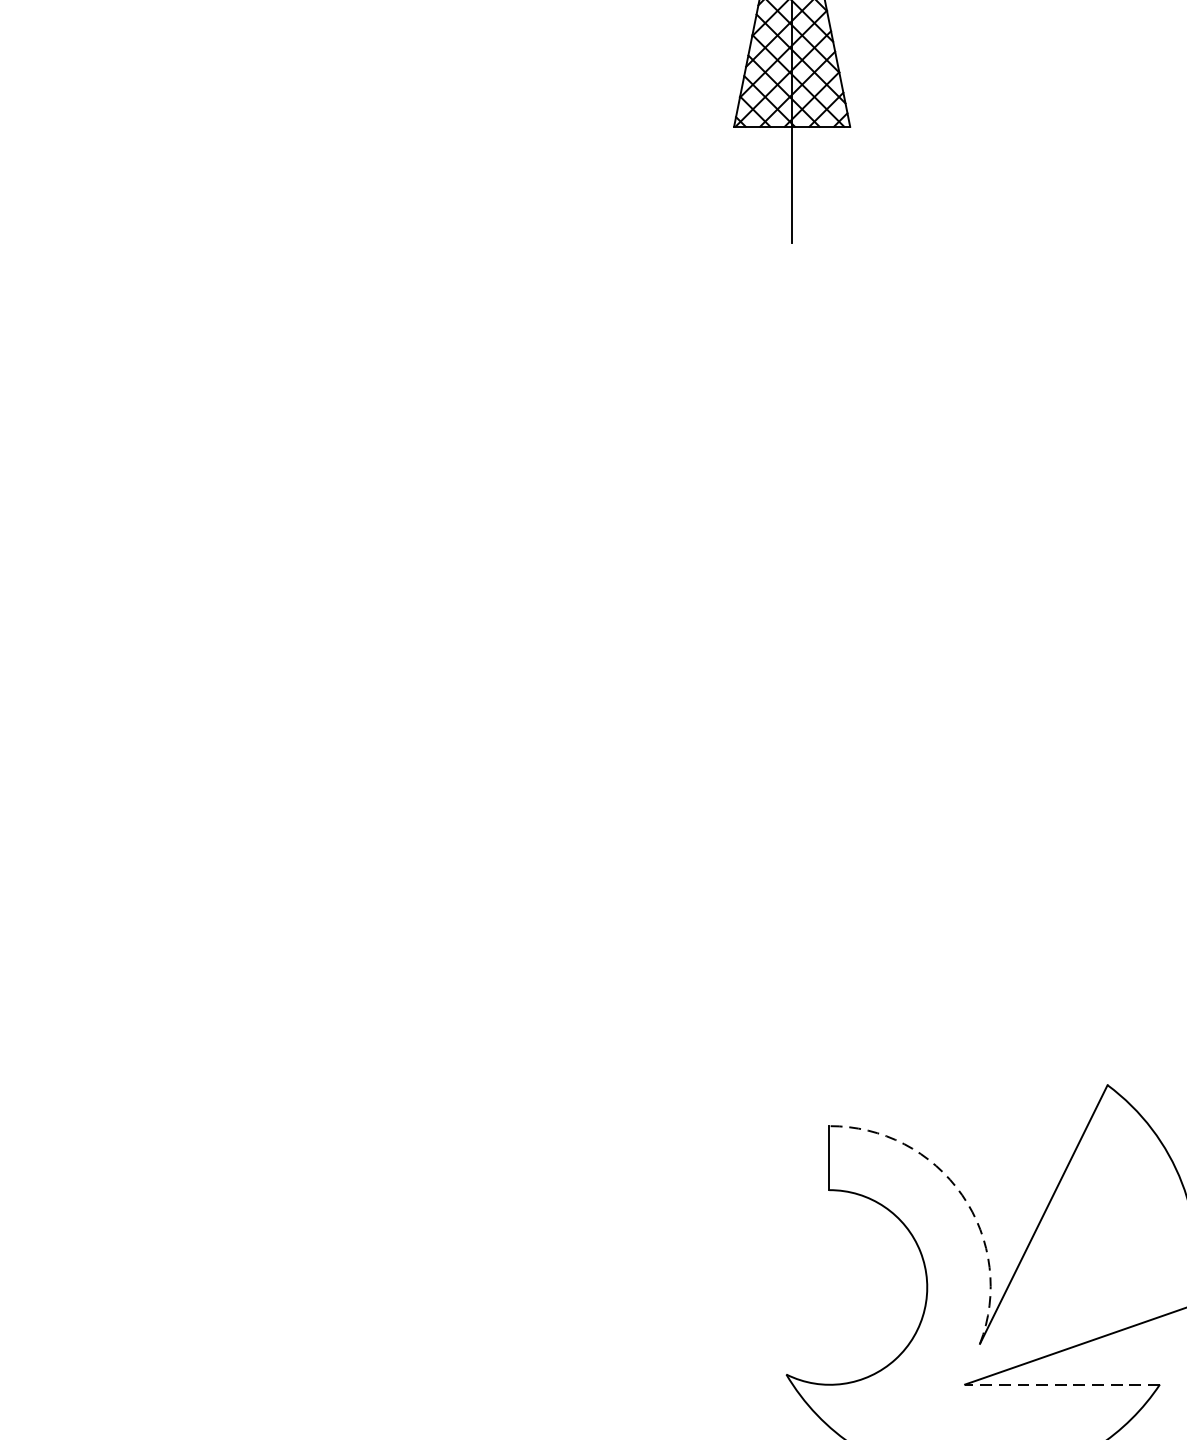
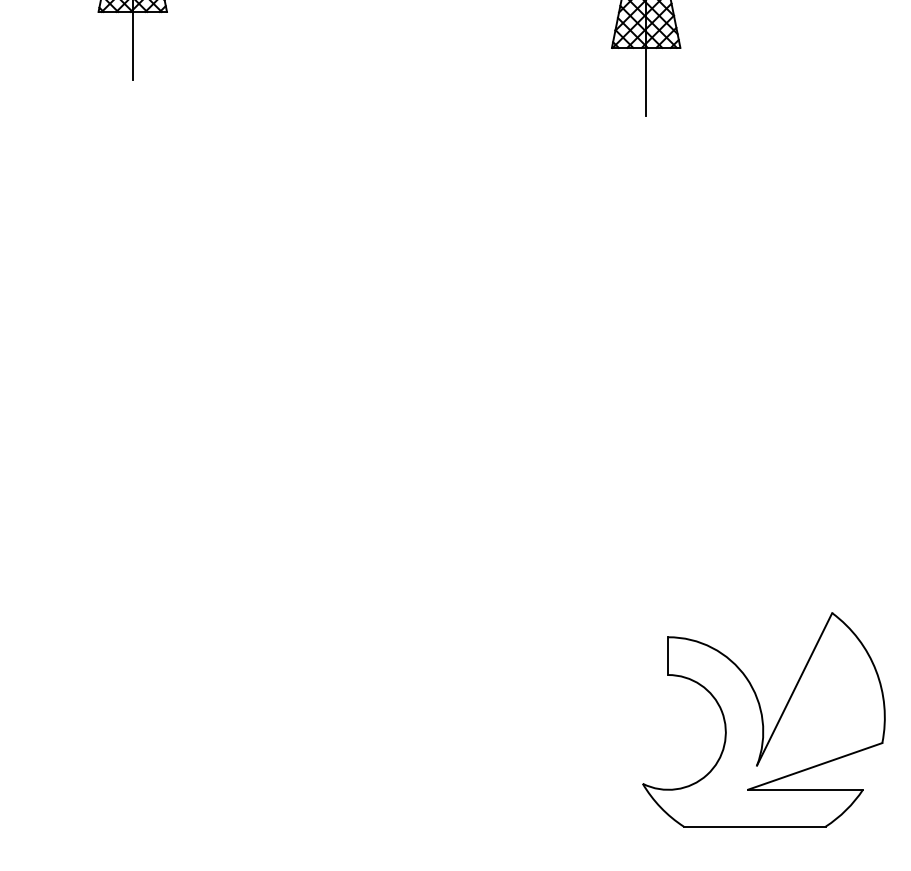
arc: (962, 1194) -> (746, 677), dashed -> solid
line: (1062, 1384) -> (805, 789), dashed -> solid

